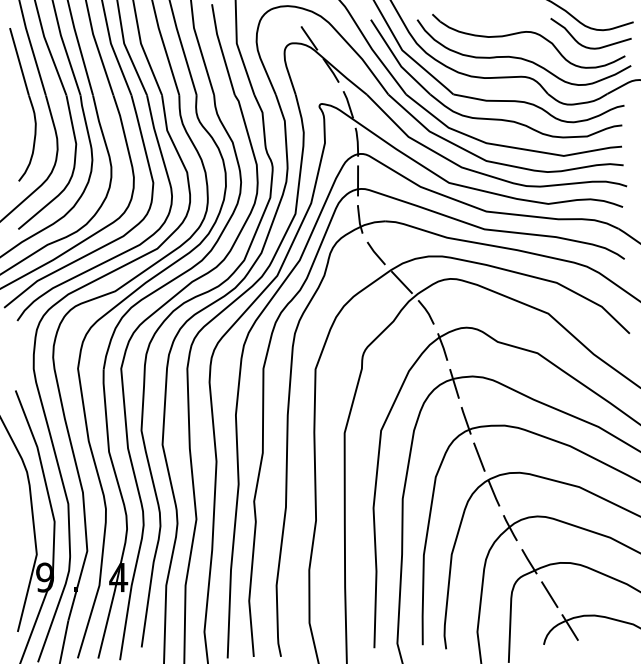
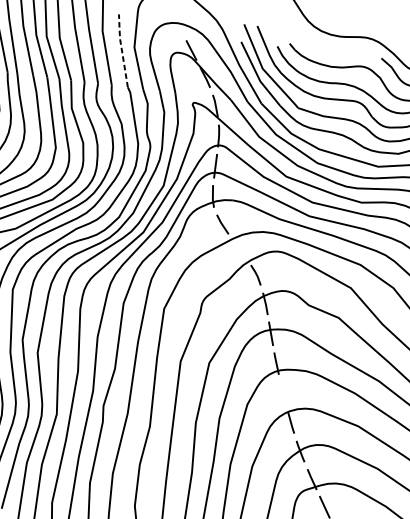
line: (221, 49) -> (121, 50), solid -> dashed
line: (401, 282) -> (239, 249), removed
line: (479, 456) -> (283, 392), removed

